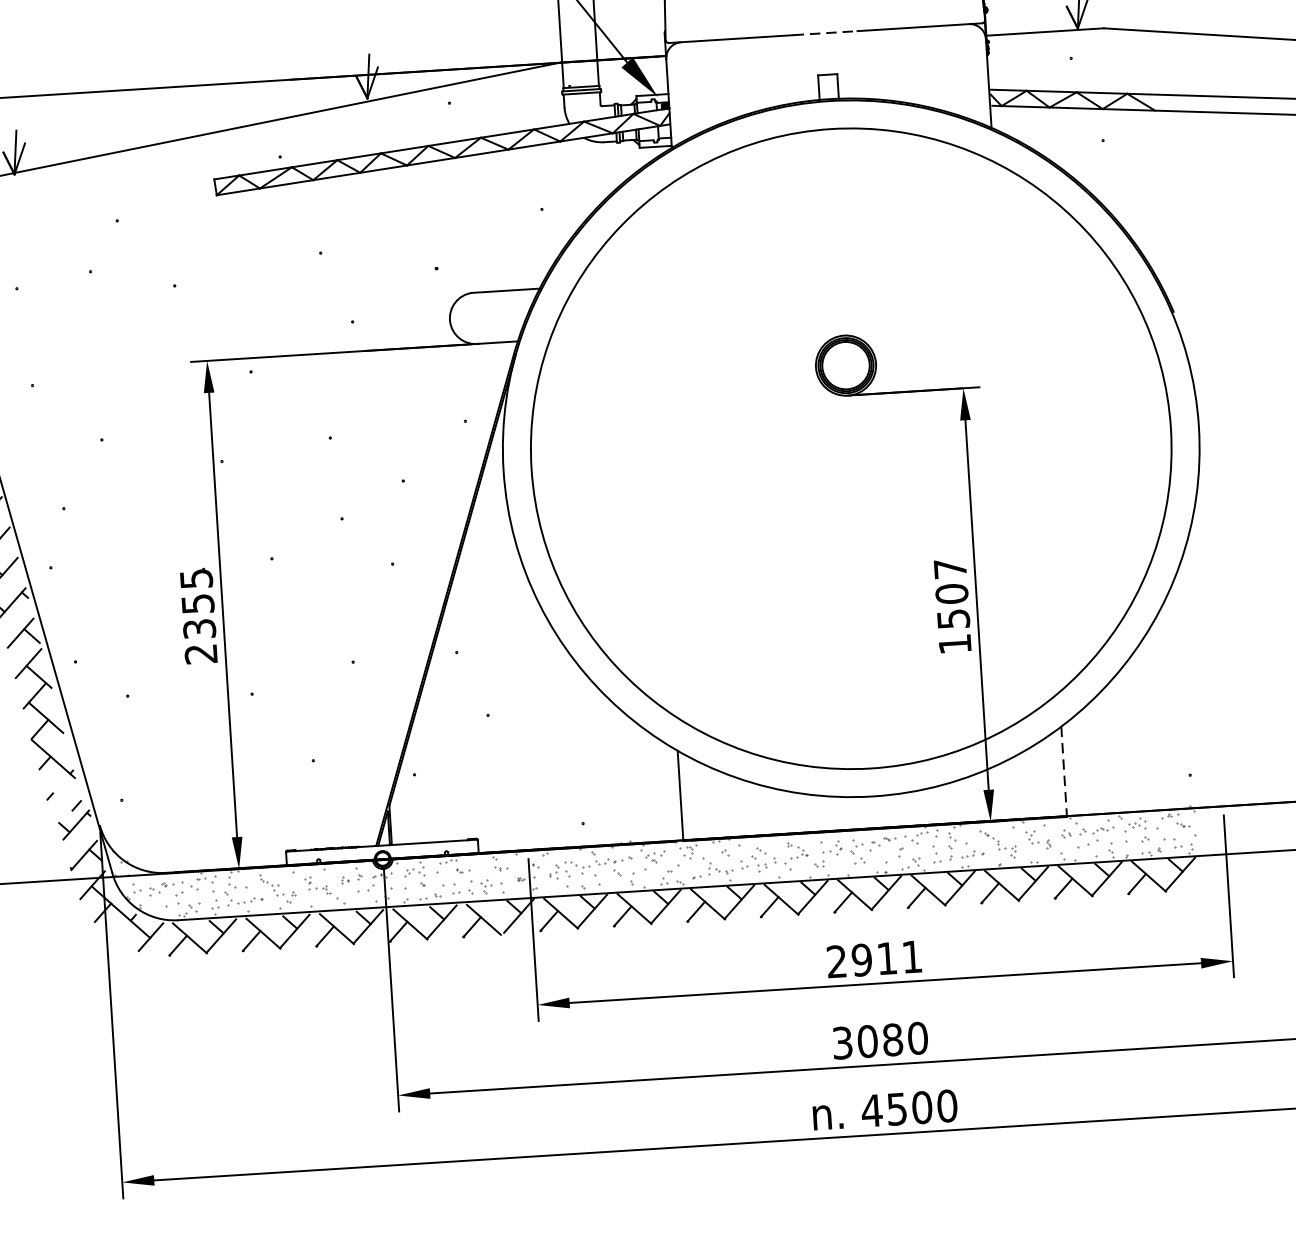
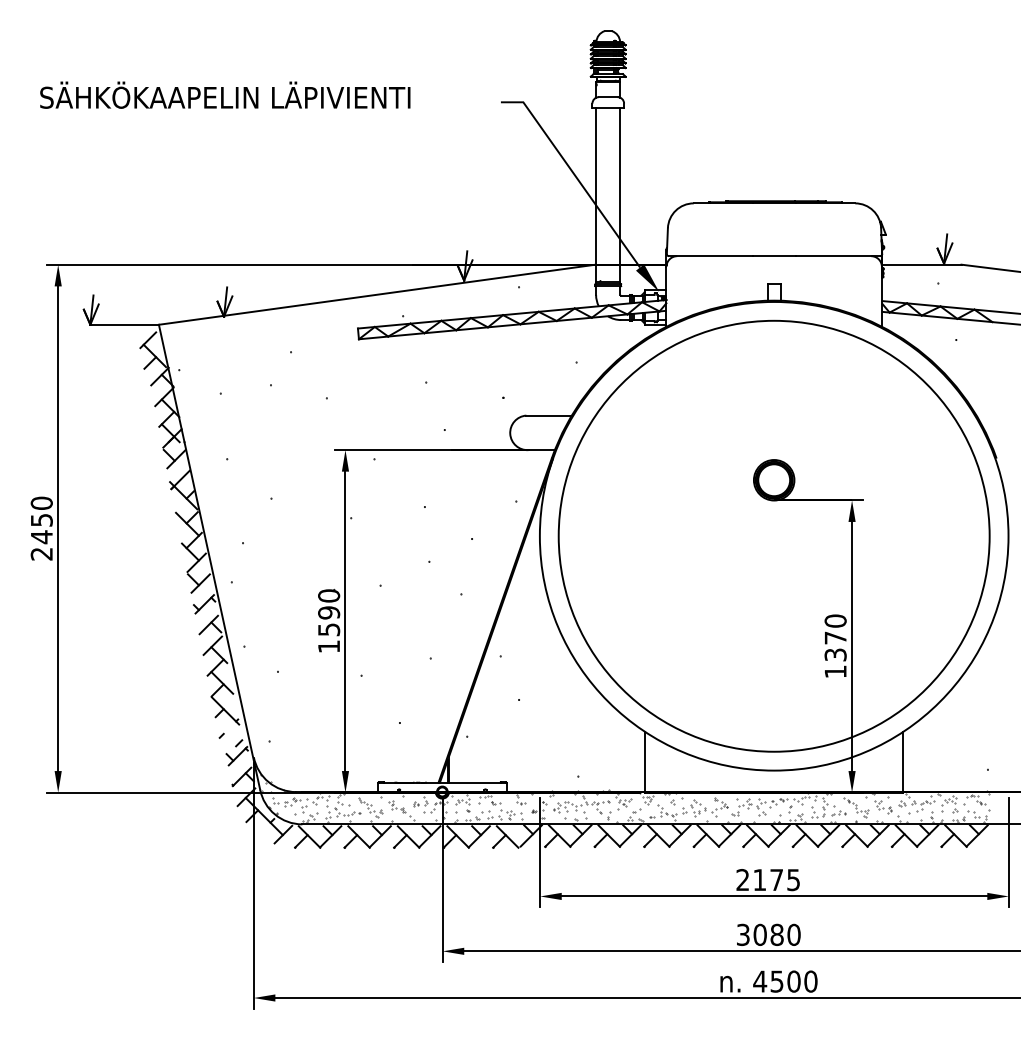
line: (825, 33) -> (774, 256), dashed -> solid
text: (951, 593) -> (835, 637), 1507 -> 1370
text: (199, 616) -> (329, 621), 2355 -> 1590
line: (1064, 772) -> (903, 762), dashed -> solid
text: (886, 959) -> (776, 880), 2911 -> 2175

